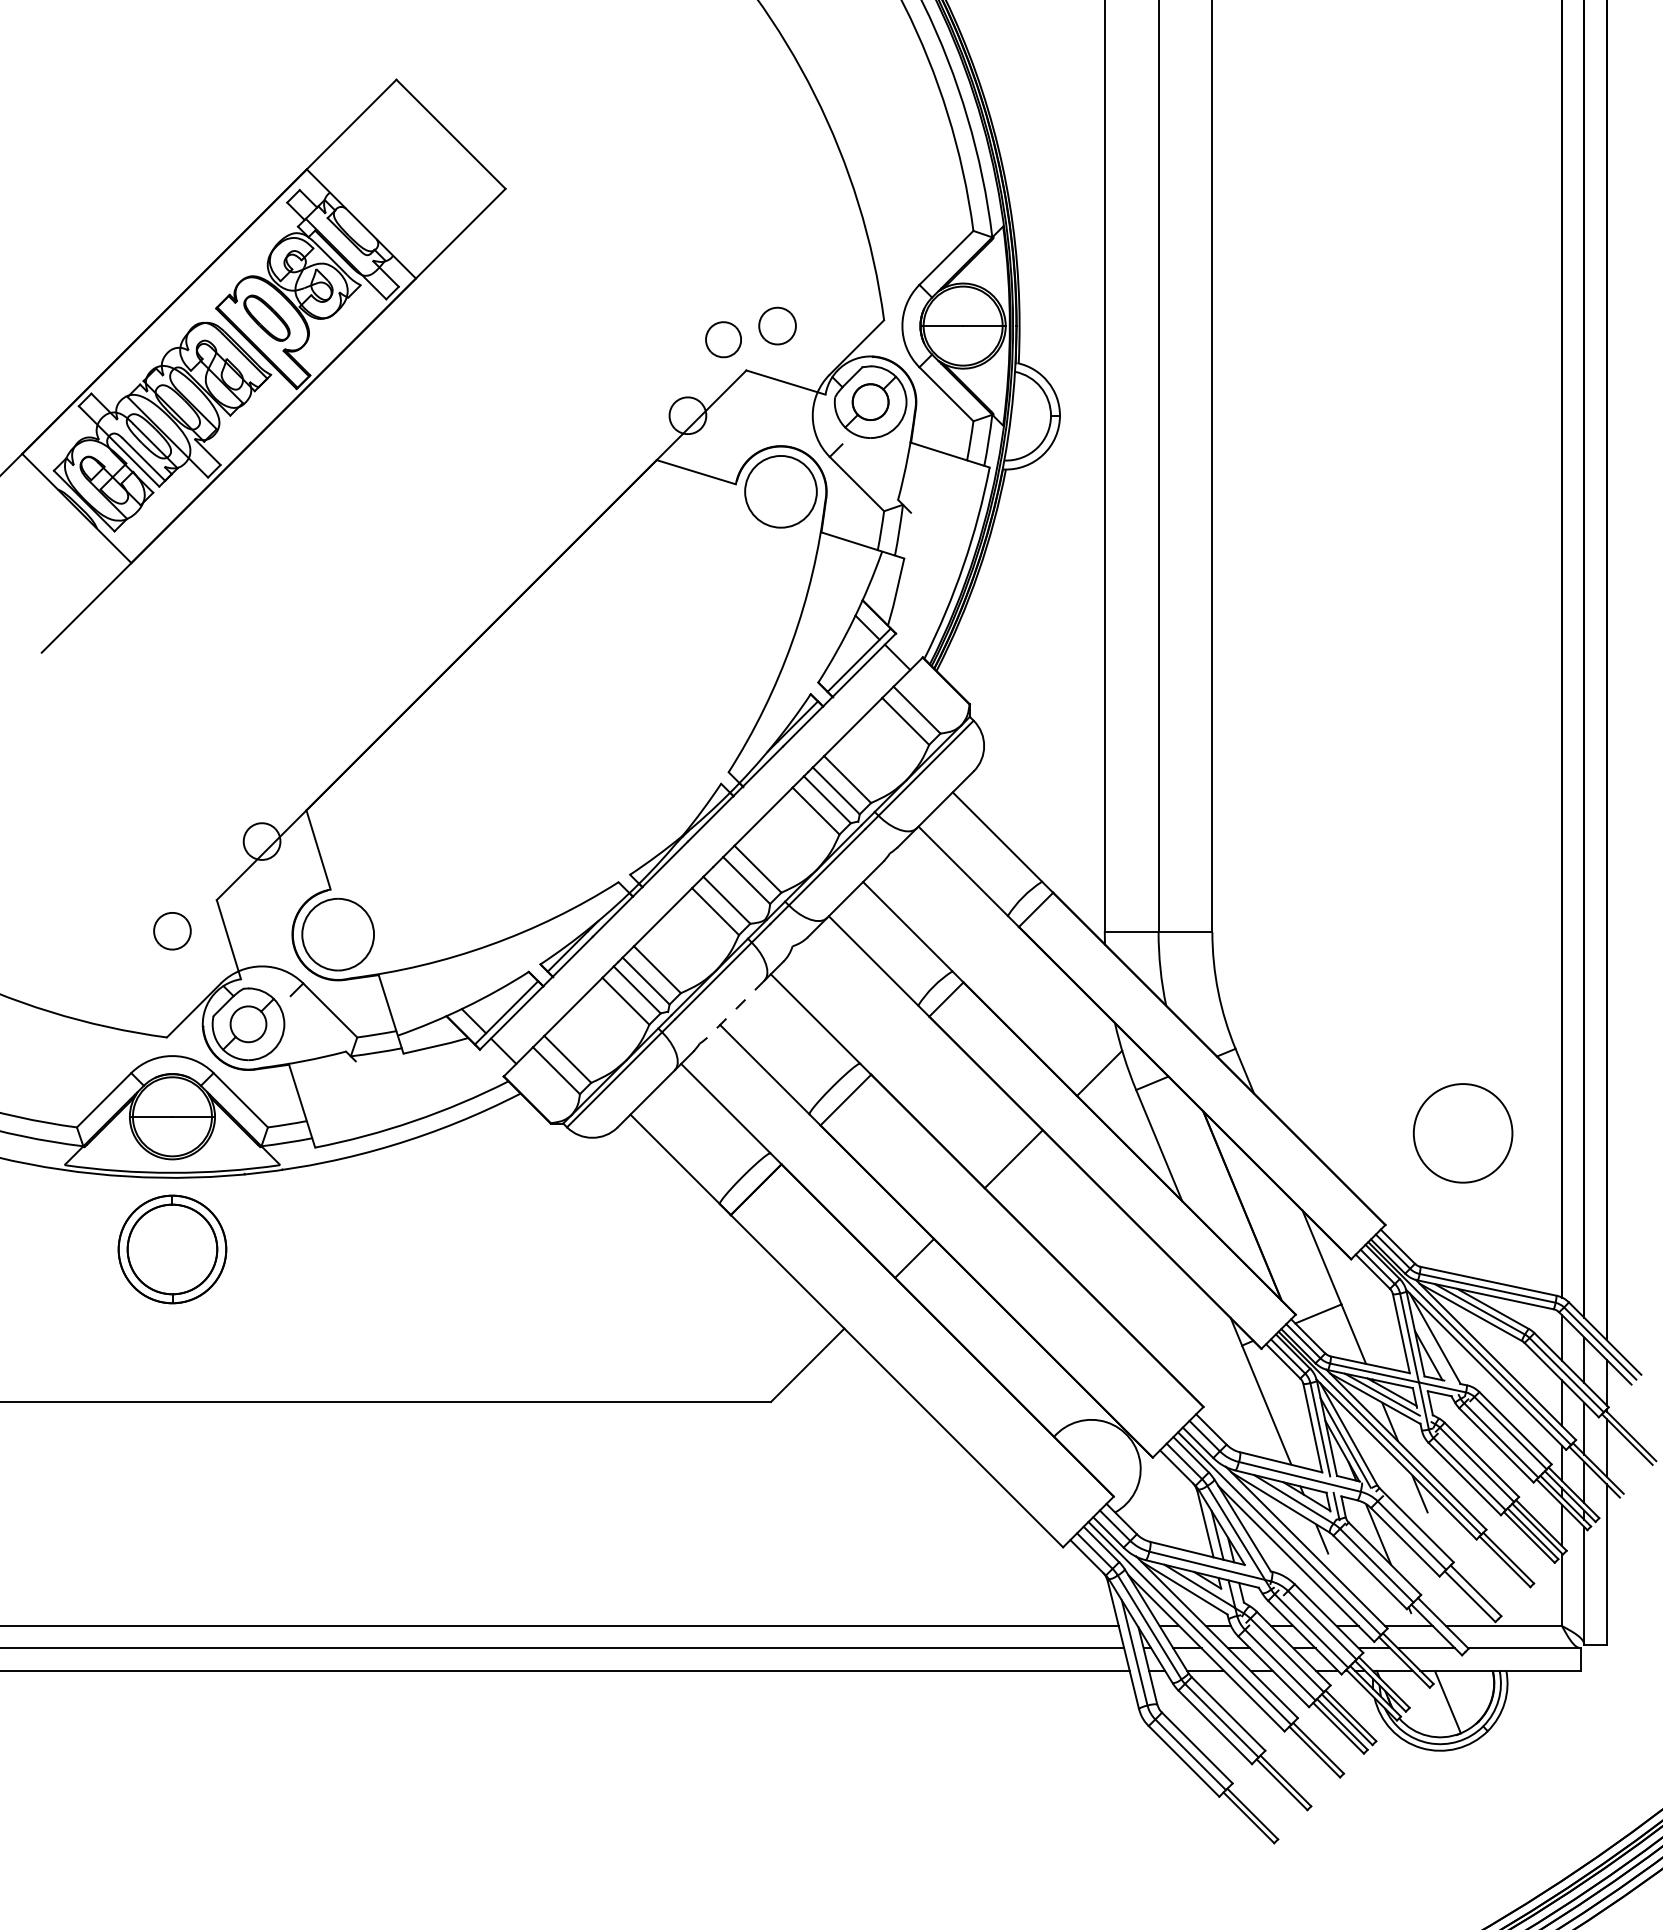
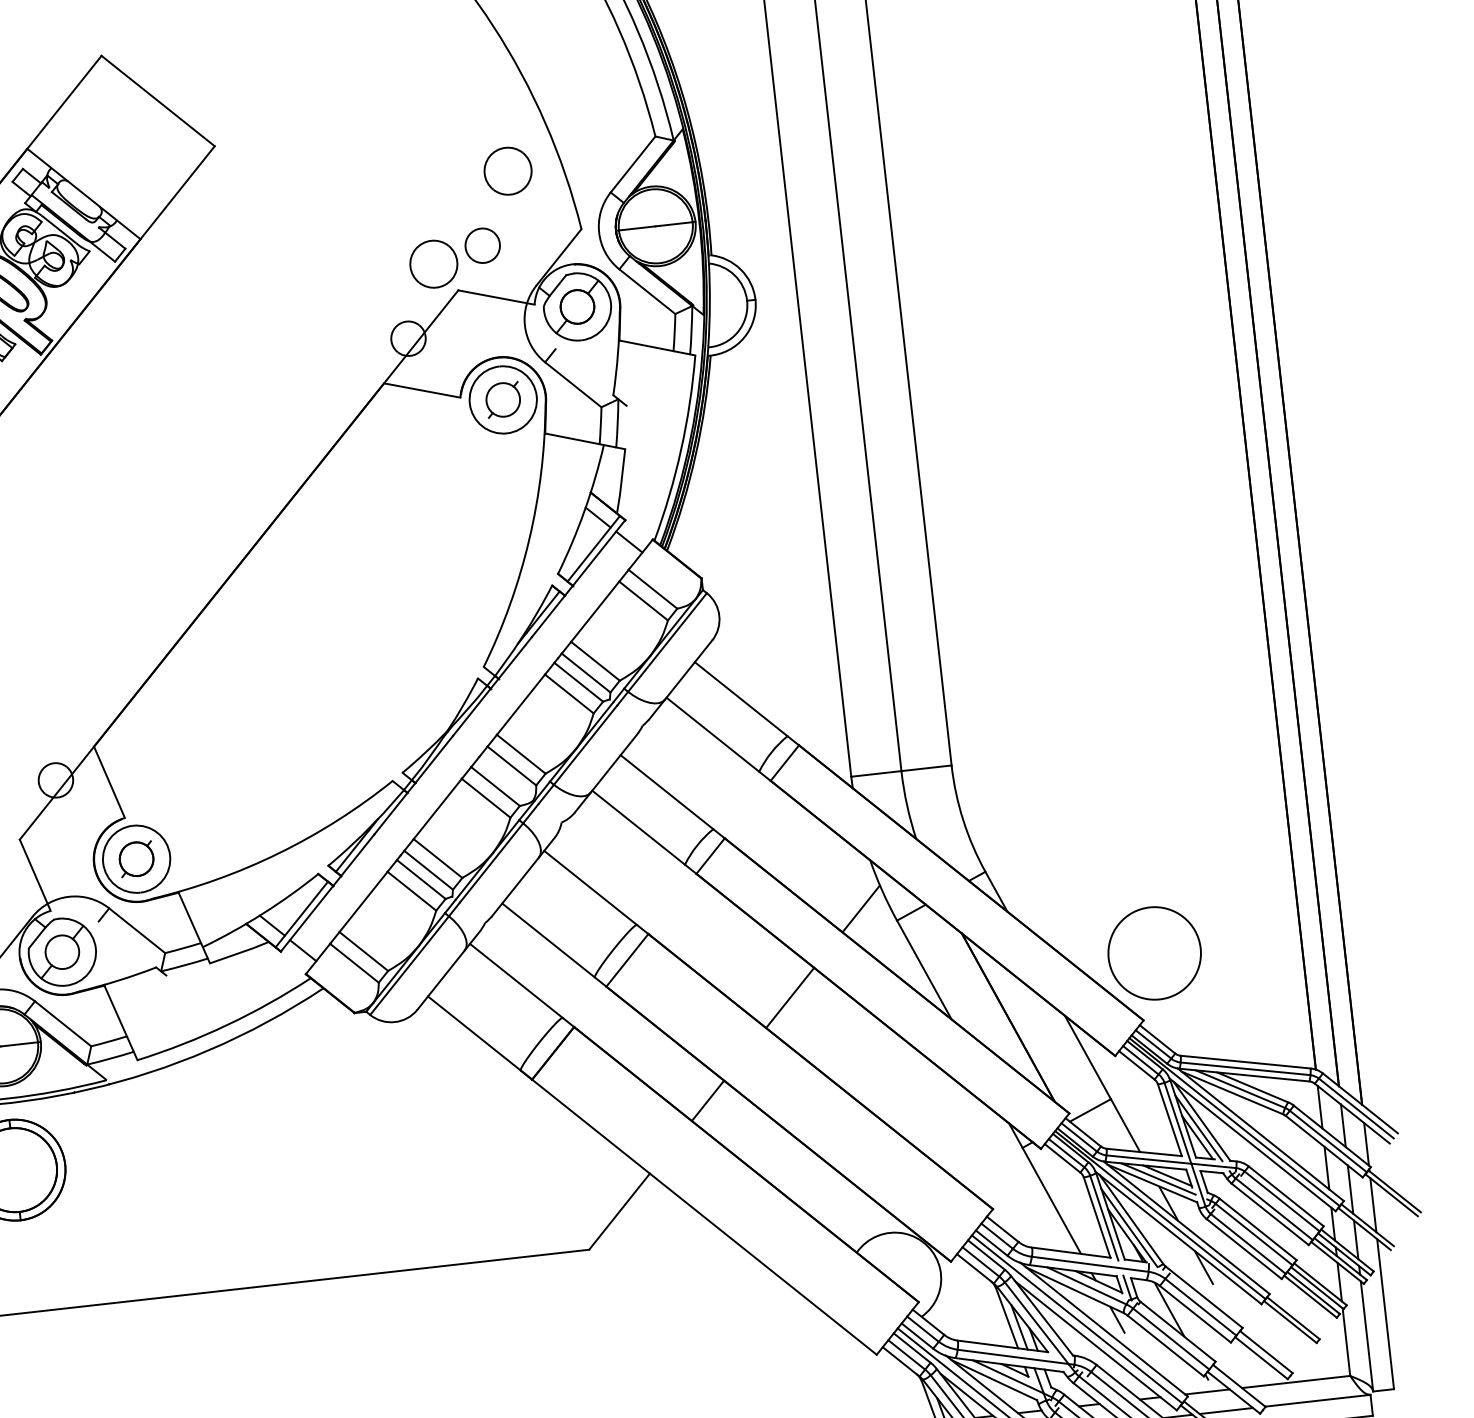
part: (813, 250) -> (508, 171), added
part: (723, 339) -> (433, 263), size x1.43
part: (780, 491) -> (502, 399), added
part: (337, 934) -> (135, 859), added
line: (735, 1009) -> (514, 887), dashed -> solid
circle: (1462, 1133) -> (1154, 953), moved
line: (1431, 1345) -> (1199, 1127), added

